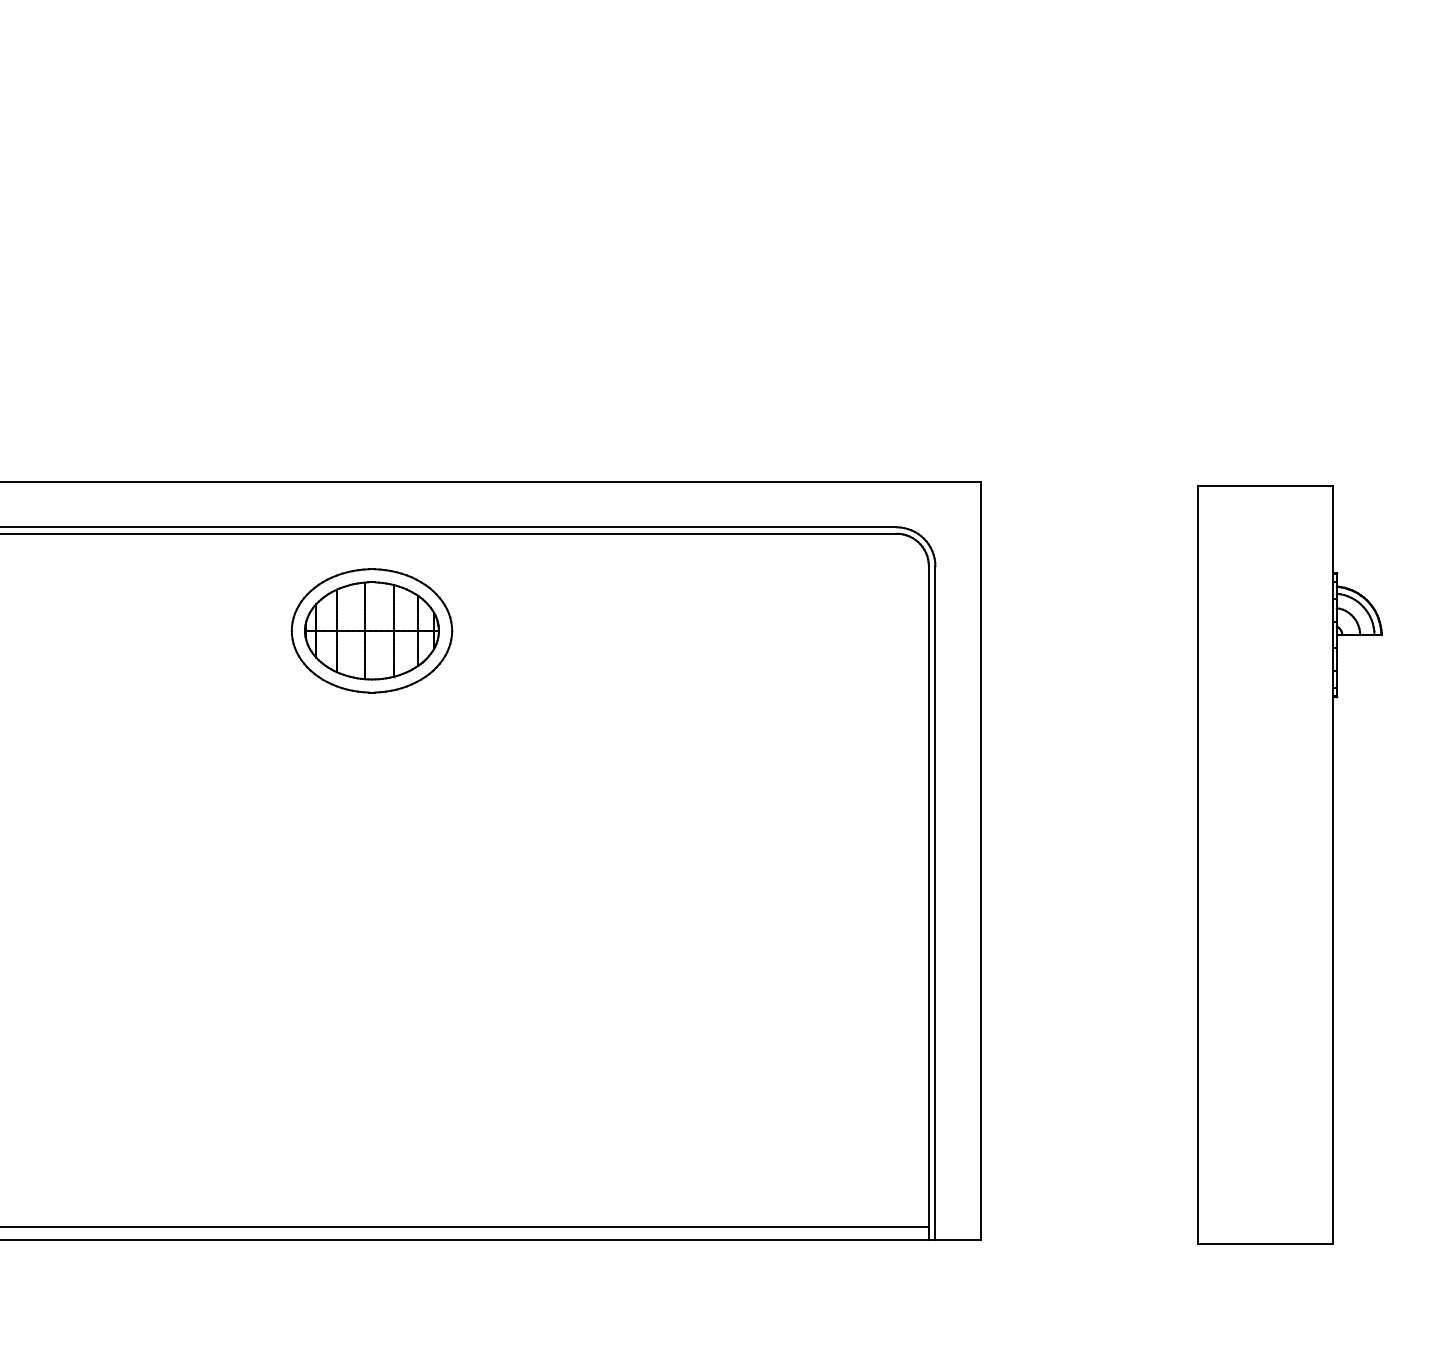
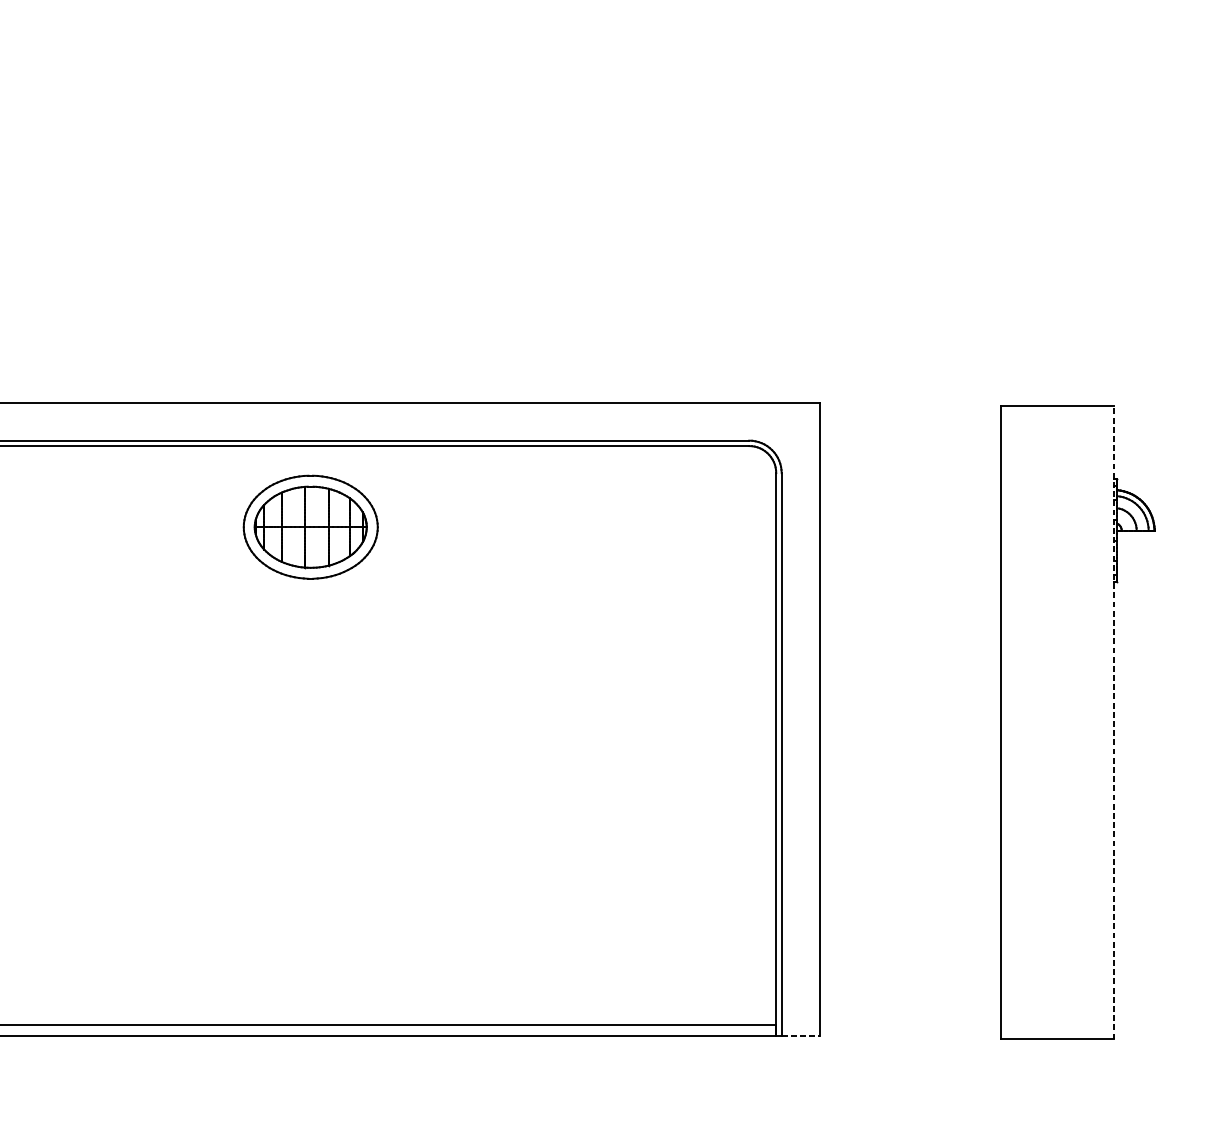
line: (1332, 864) -> (1113, 722), solid -> dashed
line: (958, 1239) -> (800, 1035), solid -> dashed

